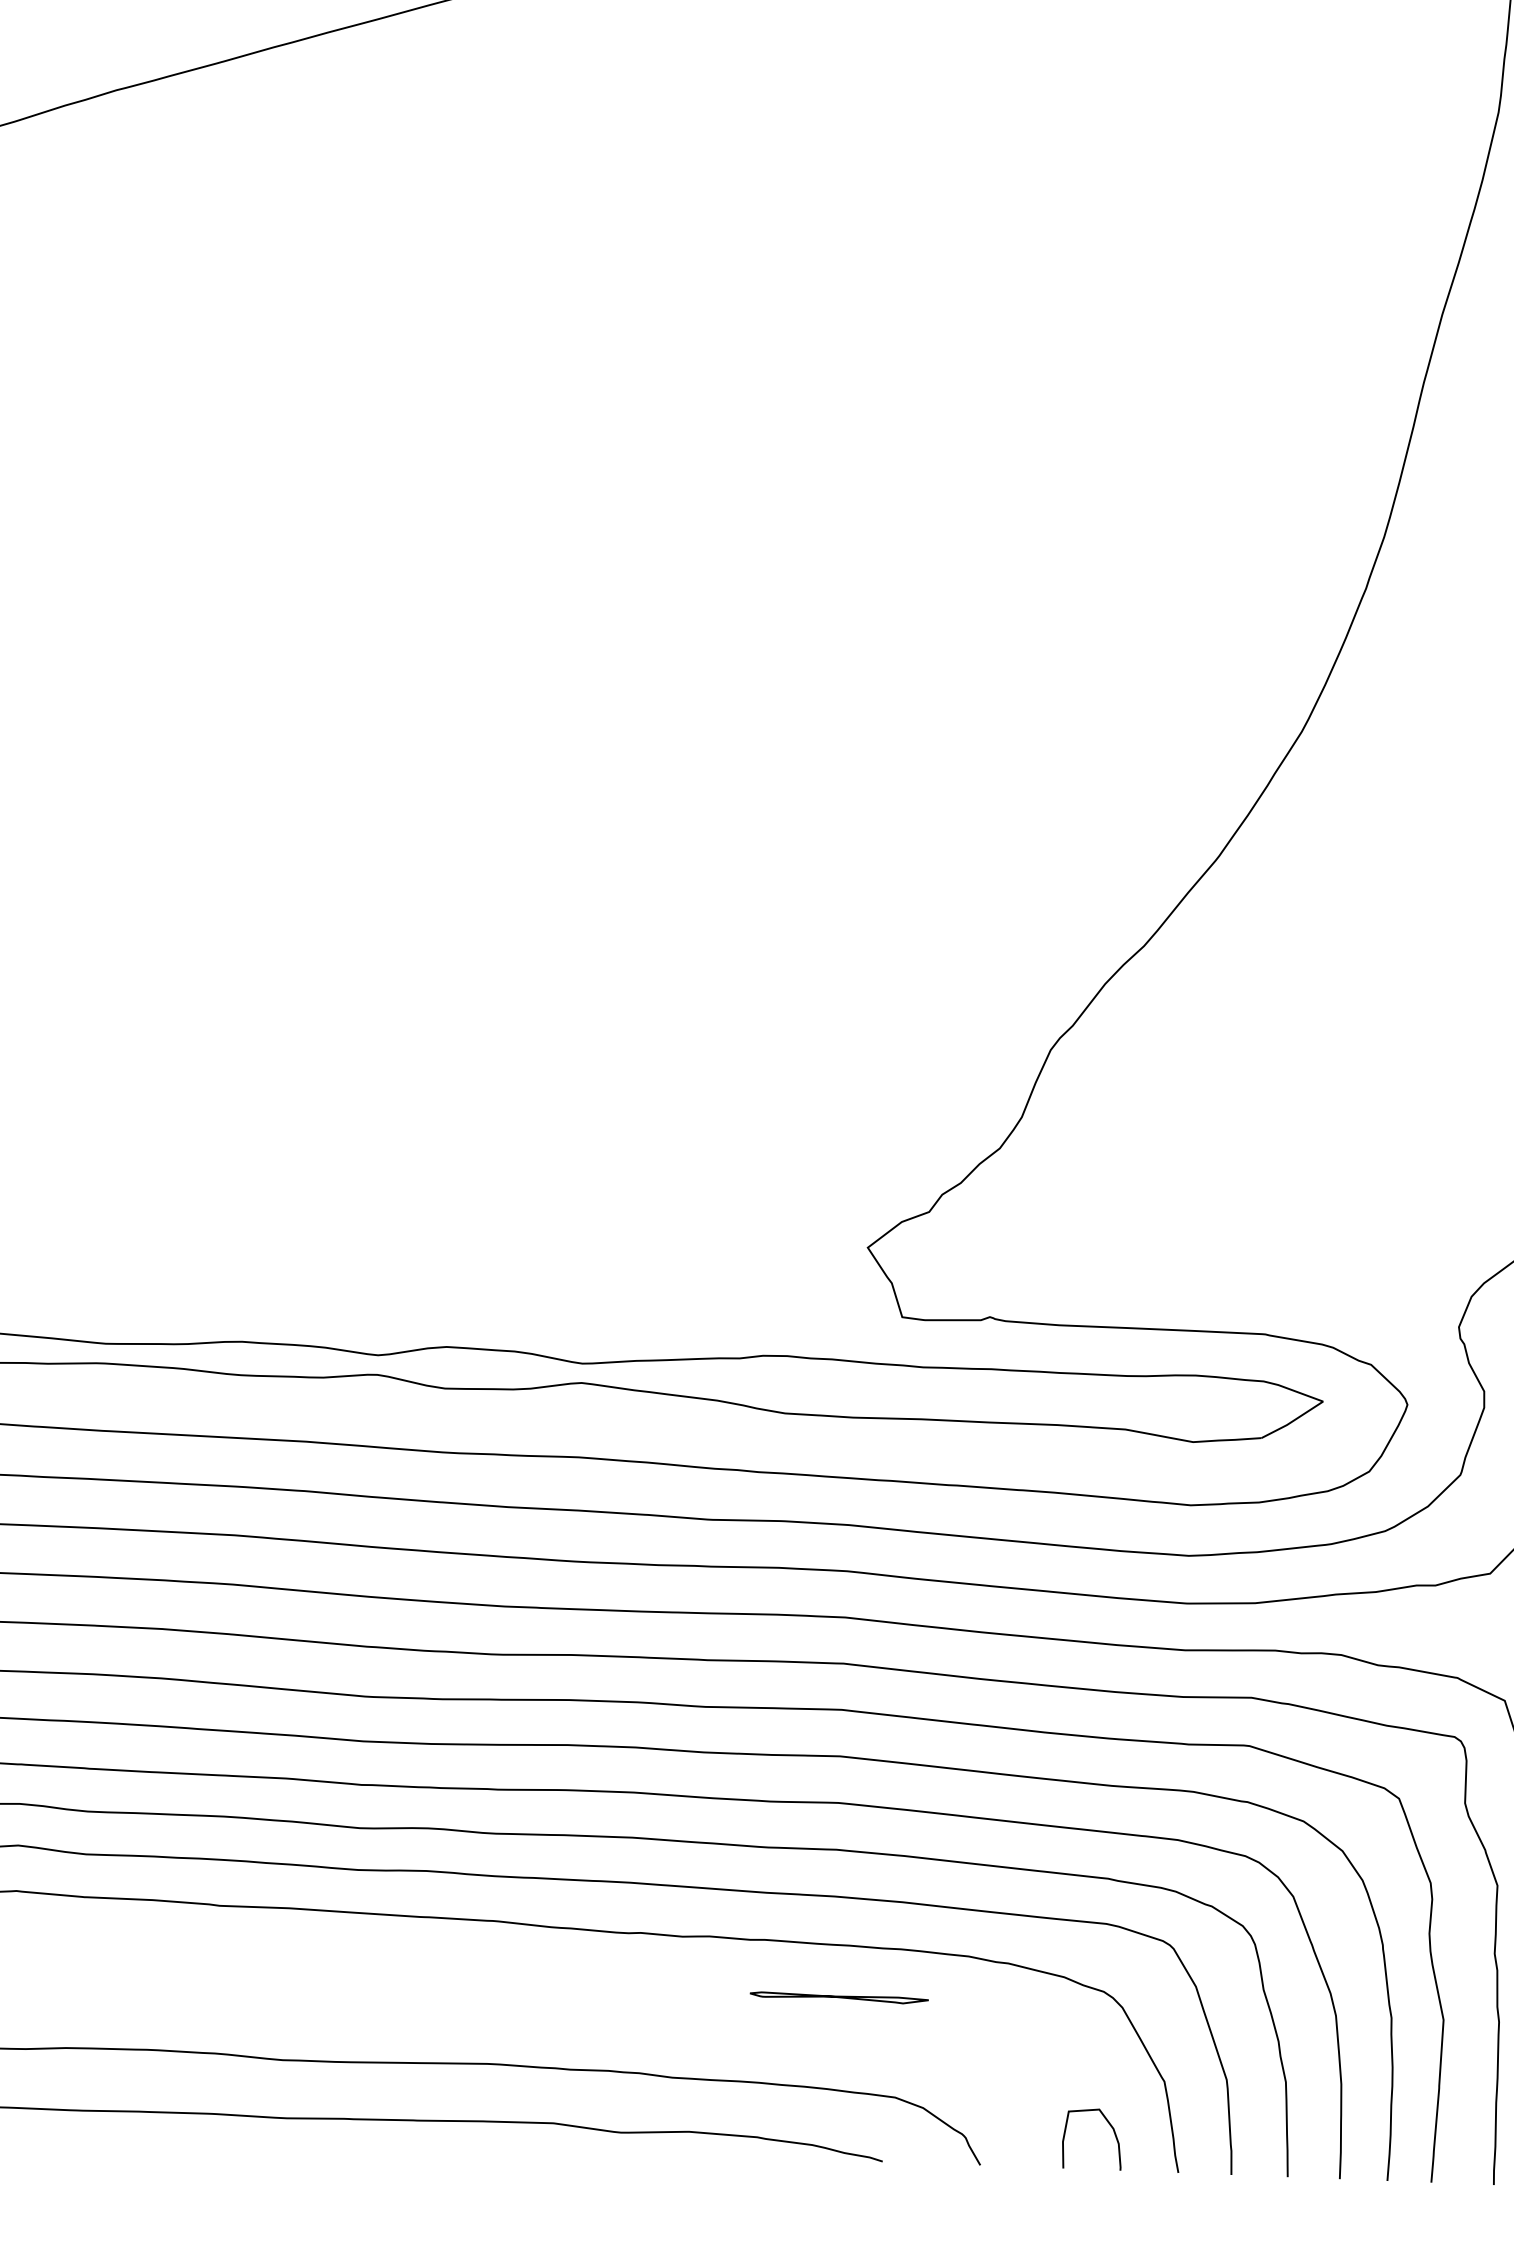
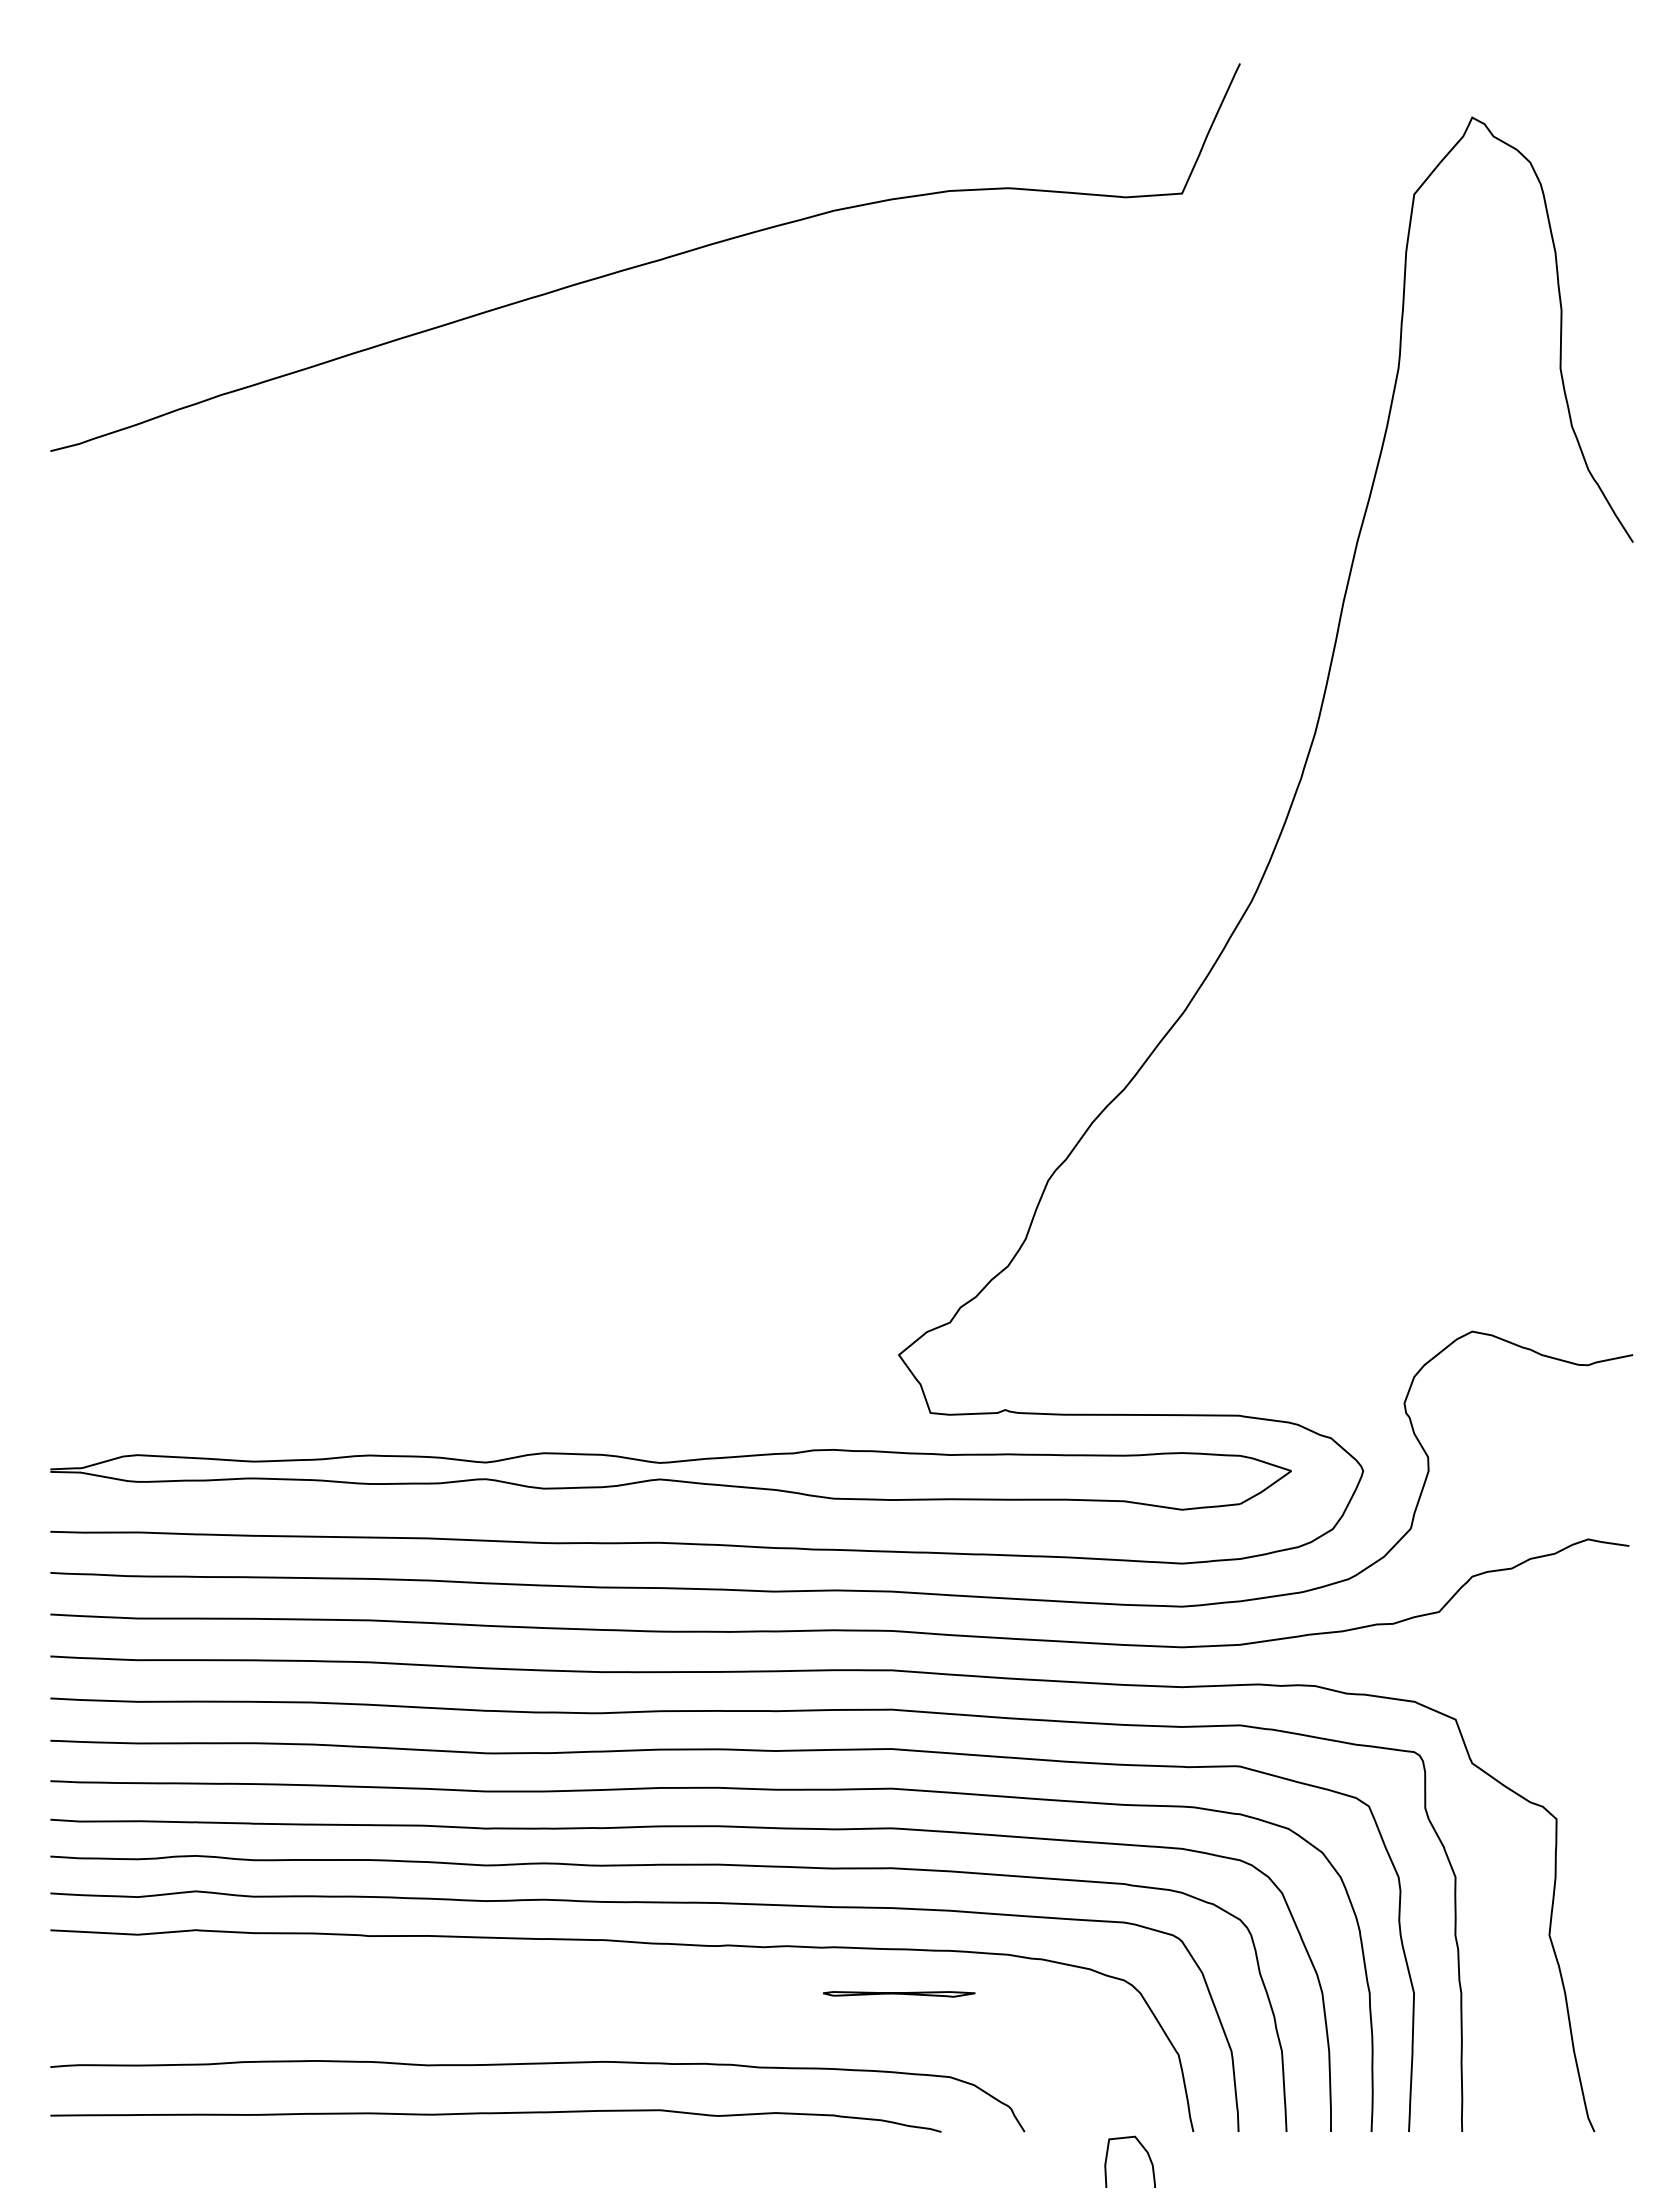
curve: (1109, 2126) -> (1144, 2150), moved

